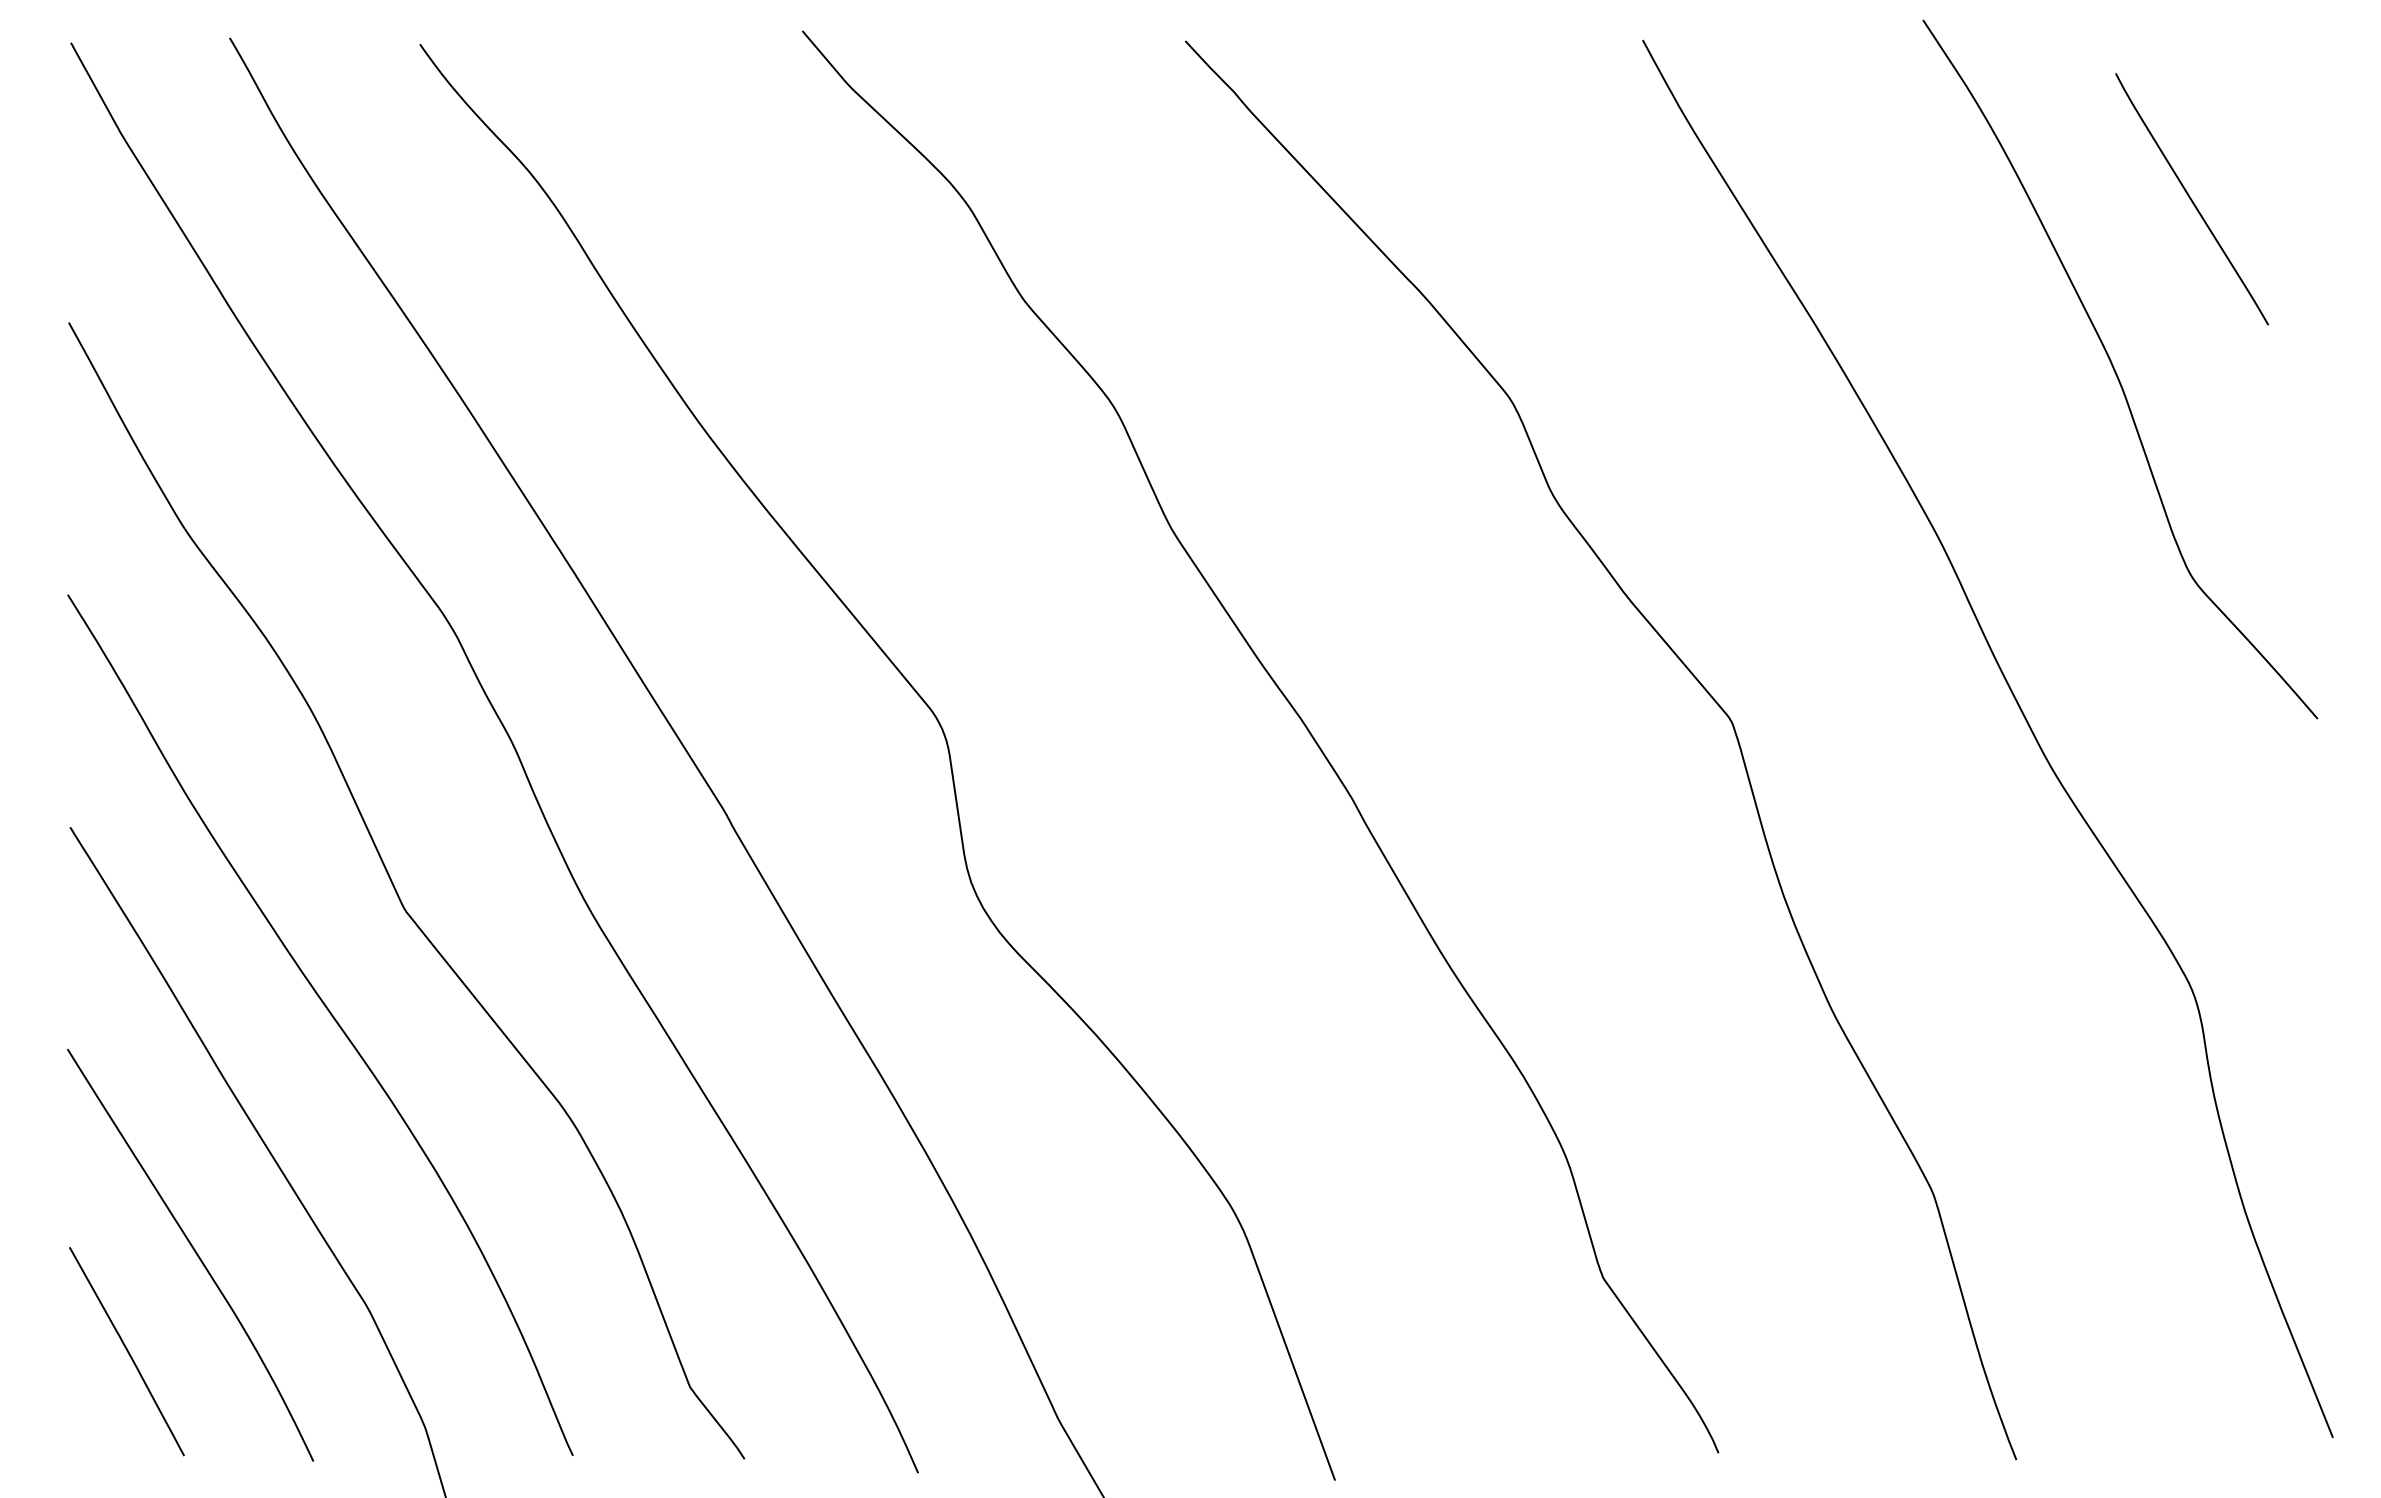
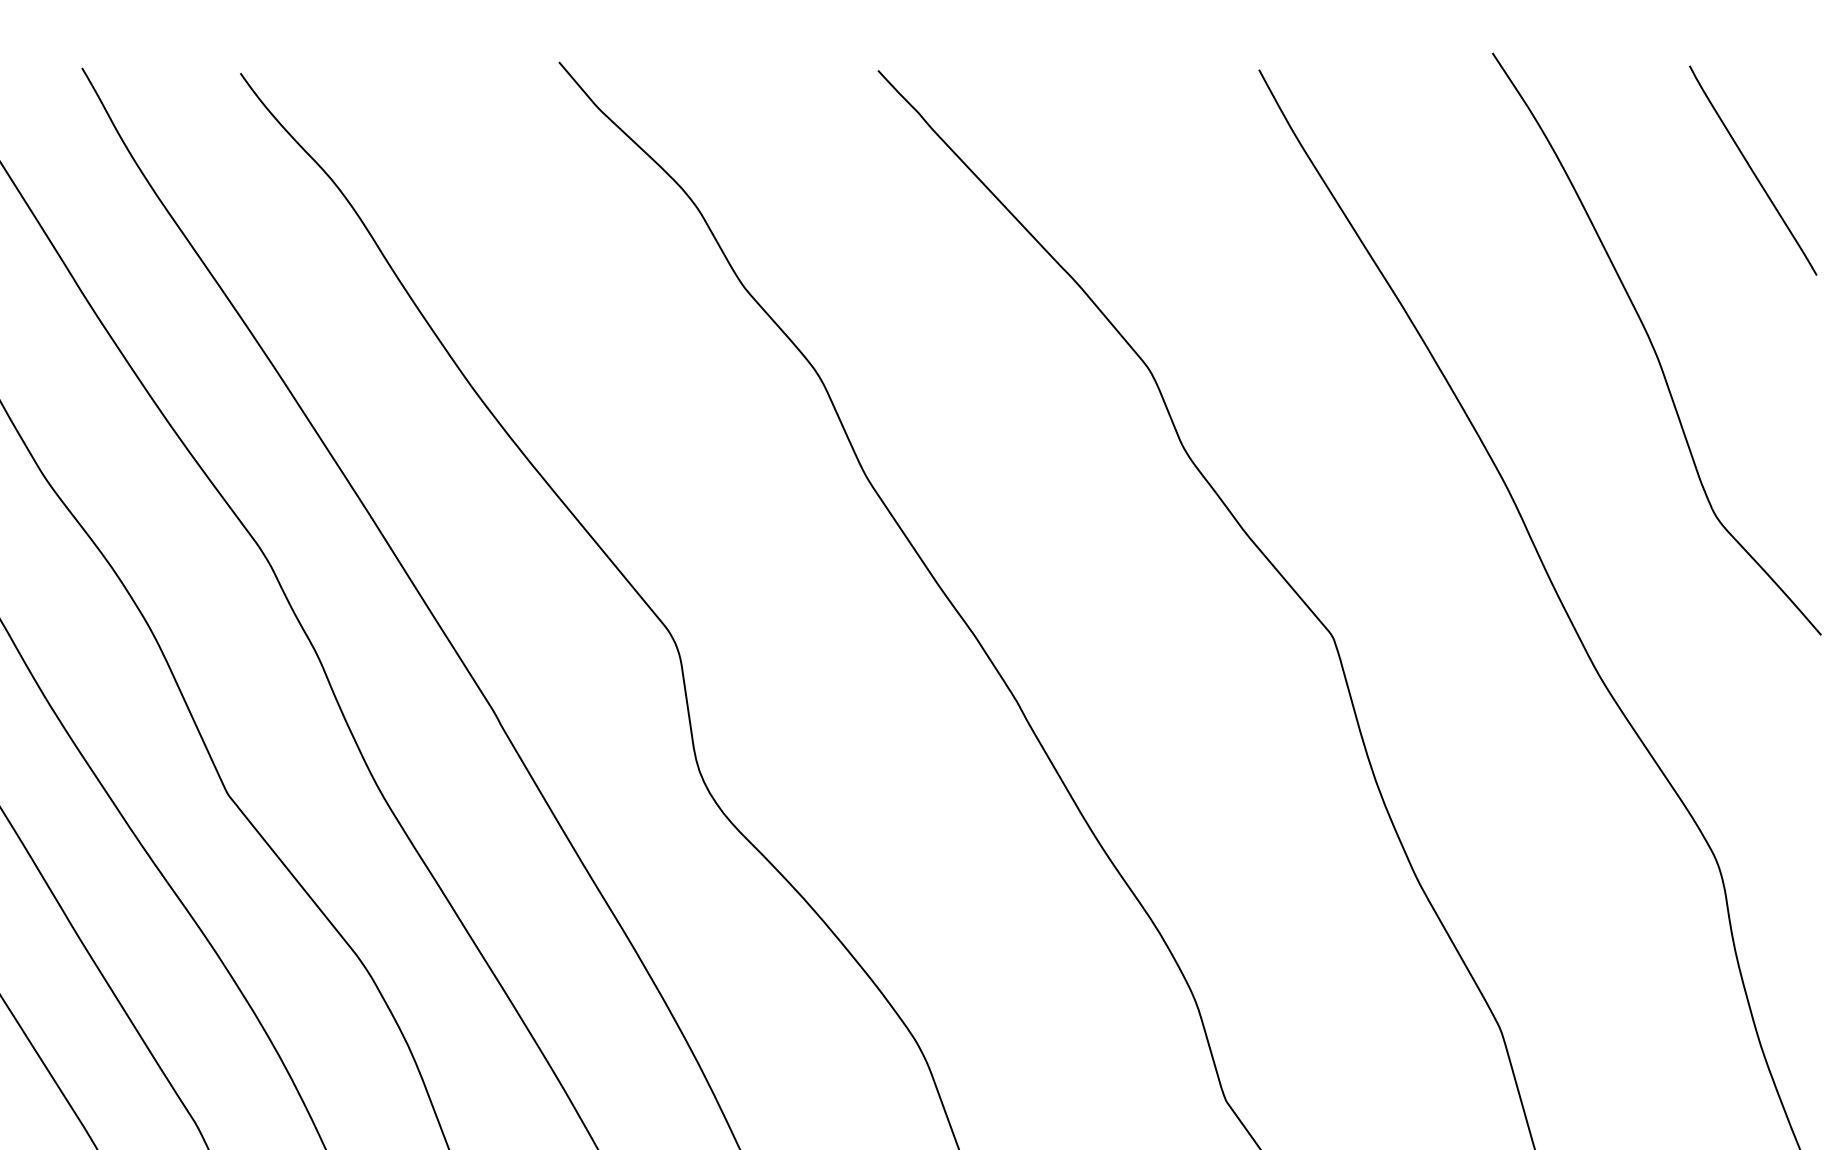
curve: (2191, 199) -> (1752, 170), moved

